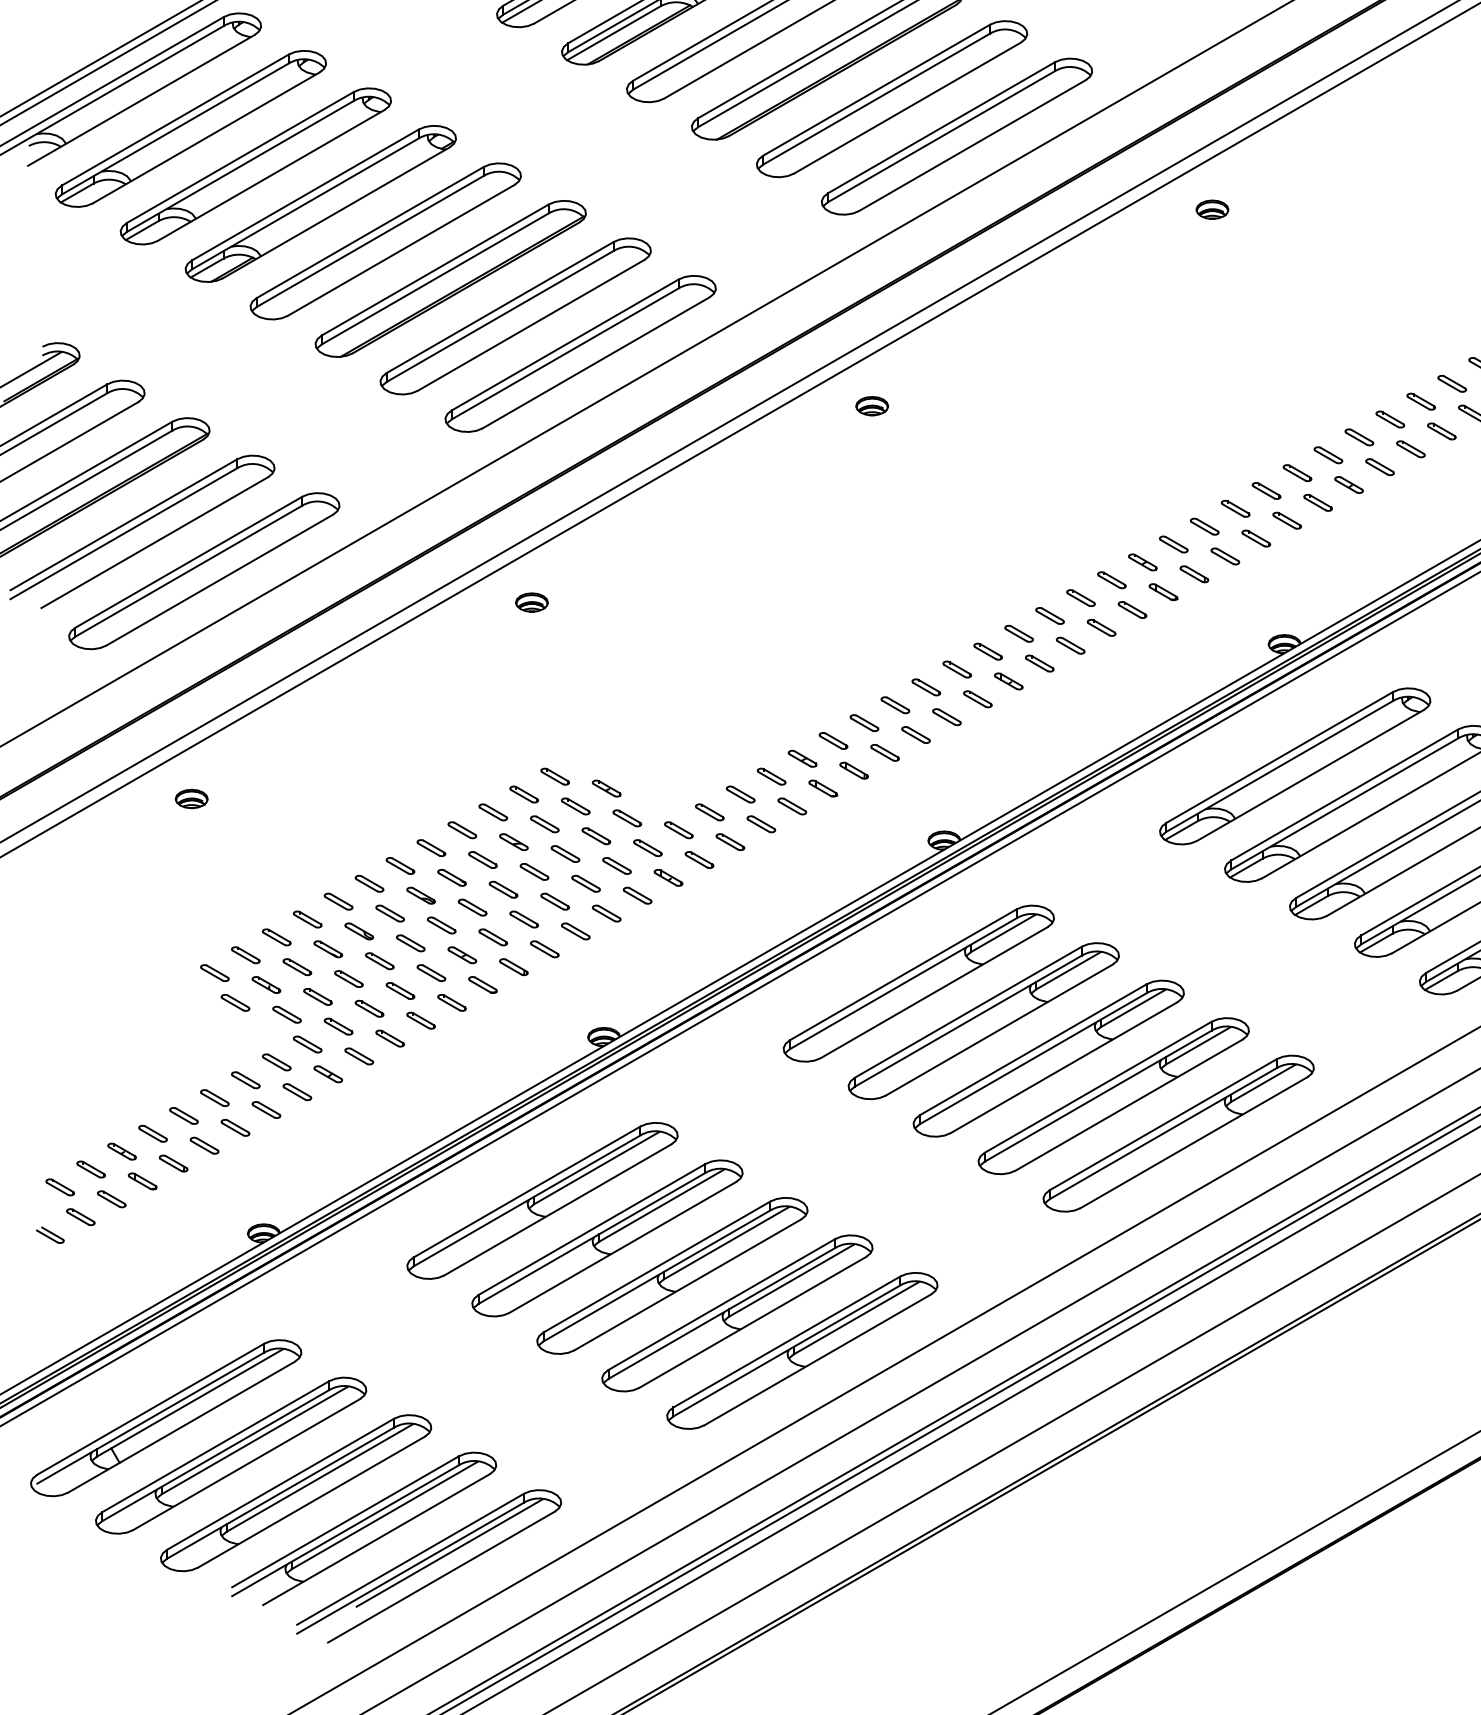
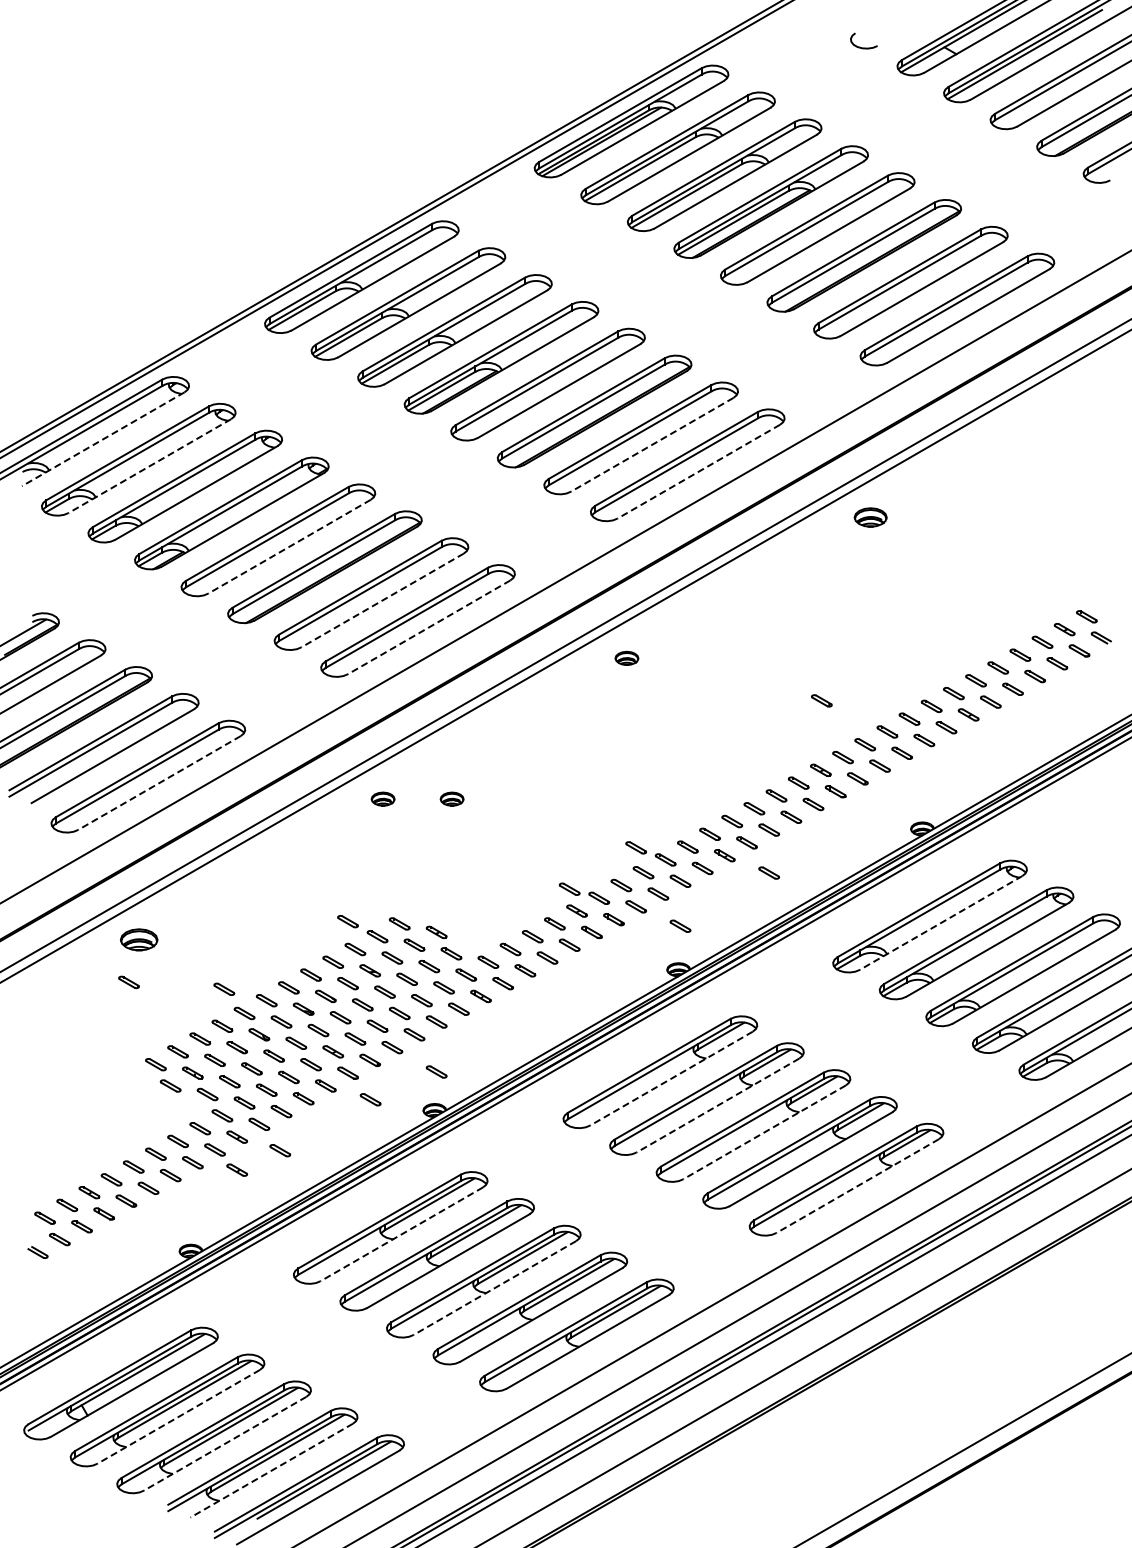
line: (141, 100) -> (103, 439), solid -> dashed
line: (907, 107) -> (652, 444), solid -> dashed
line: (205, 138) -> (149, 466), solid -> dashed
line: (972, 145) -> (698, 471), solid -> dashed
part: (1212, 209) -> (870, 517), size x1.4
line: (401, 249) -> (289, 546), solid -> dashed
line: (531, 325) -> (382, 600), solid -> dashed
line: (596, 363) -> (429, 627), solid -> dashed
part: (1143, 464) -> (821, 700), added
line: (219, 580) -> (159, 783), solid -> dashed
part: (627, 601) -> (451, 798), added
part: (884, 670) -> (635, 847), added
part: (1069, 704) -> (768, 872), added
part: (792, 727) -> (569, 888), added
part: (482, 773) -> (347, 921), added
line: (1311, 774) -> (941, 922), solid -> dashed
part: (946, 778) -> (680, 925), added
part: (191, 798) -> (139, 939), size x1.6
part: (176, 858) -> (128, 982), added
part: (310, 866) -> (224, 988), added
part: (606, 982) -> (436, 1071), added
line: (934, 992) -> (671, 1078), solid -> dashed
part: (514, 1021) -> (370, 1099), added
line: (999, 1030) -> (718, 1105), solid -> dashed
line: (1064, 1067) -> (764, 1132), solid -> dashed
part: (388, 1092) -> (280, 1150), added
part: (328, 1119) -> (237, 1169), added
line: (1193, 1143) -> (857, 1186), solid -> dashed
line: (557, 1210) -> (401, 1234), solid -> dashed
line: (687, 1285) -> (494, 1288), solid -> dashed
line: (246, 1464) -> (178, 1416), solid -> dashed
line: (311, 1501) -> (225, 1443), solid -> dashed
line: (376, 1539) -> (271, 1470), solid -> dashed

